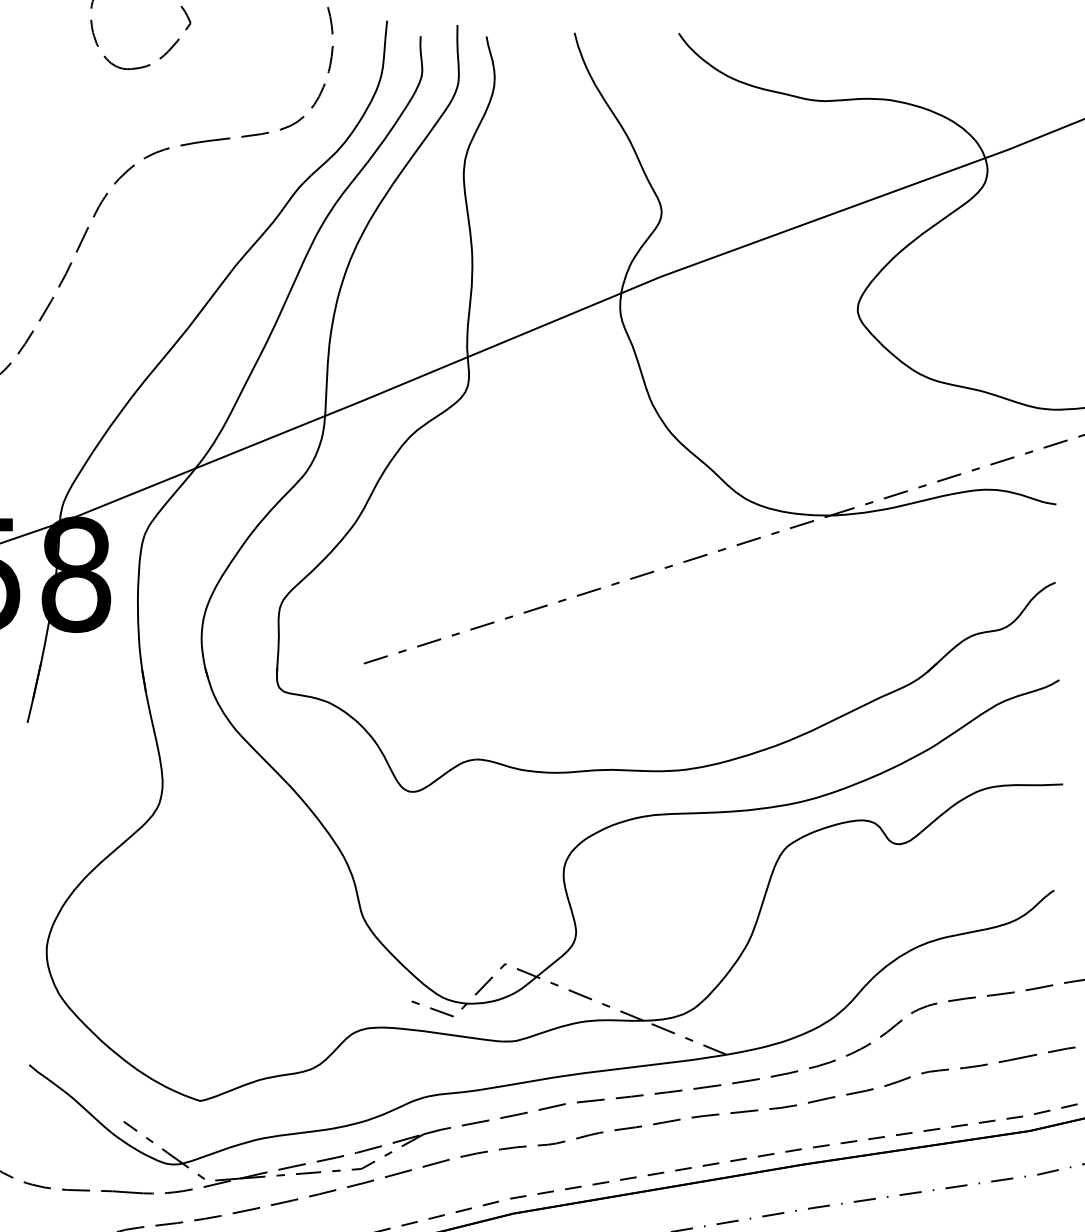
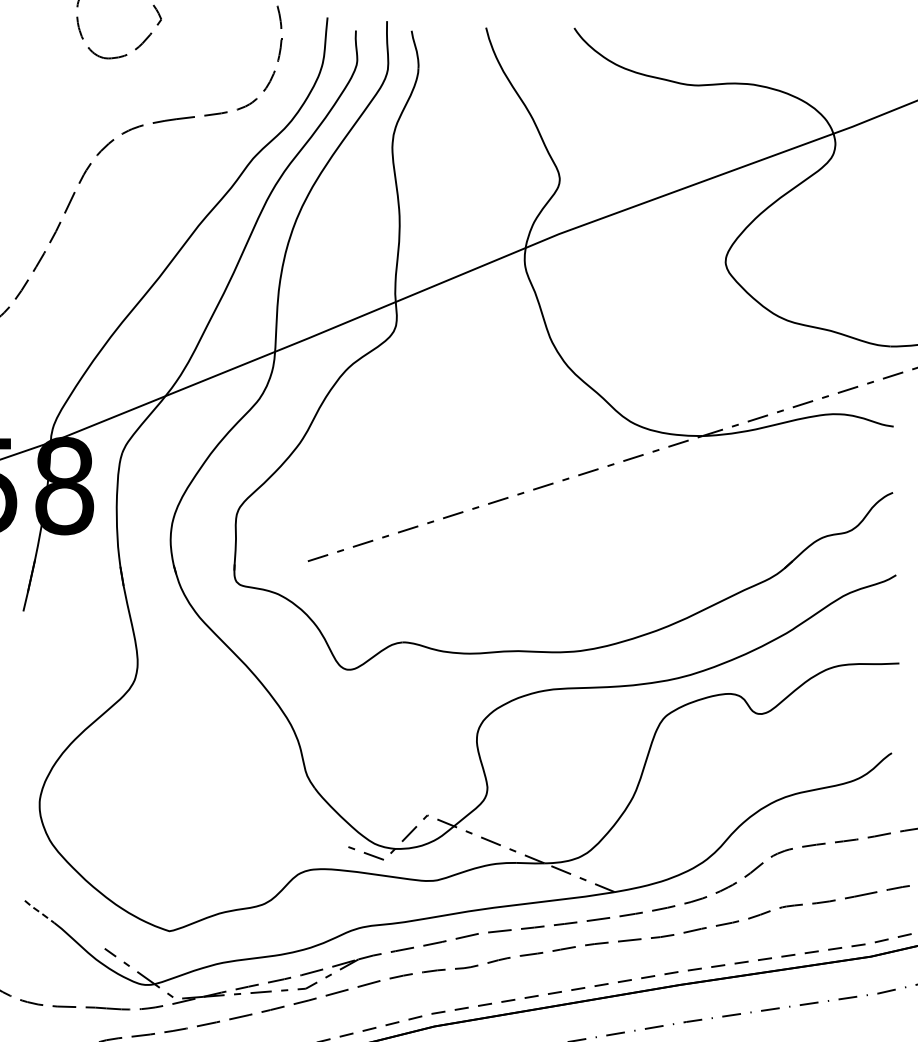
line: (46, 1078) -> (39, 912), solid -> dashed

